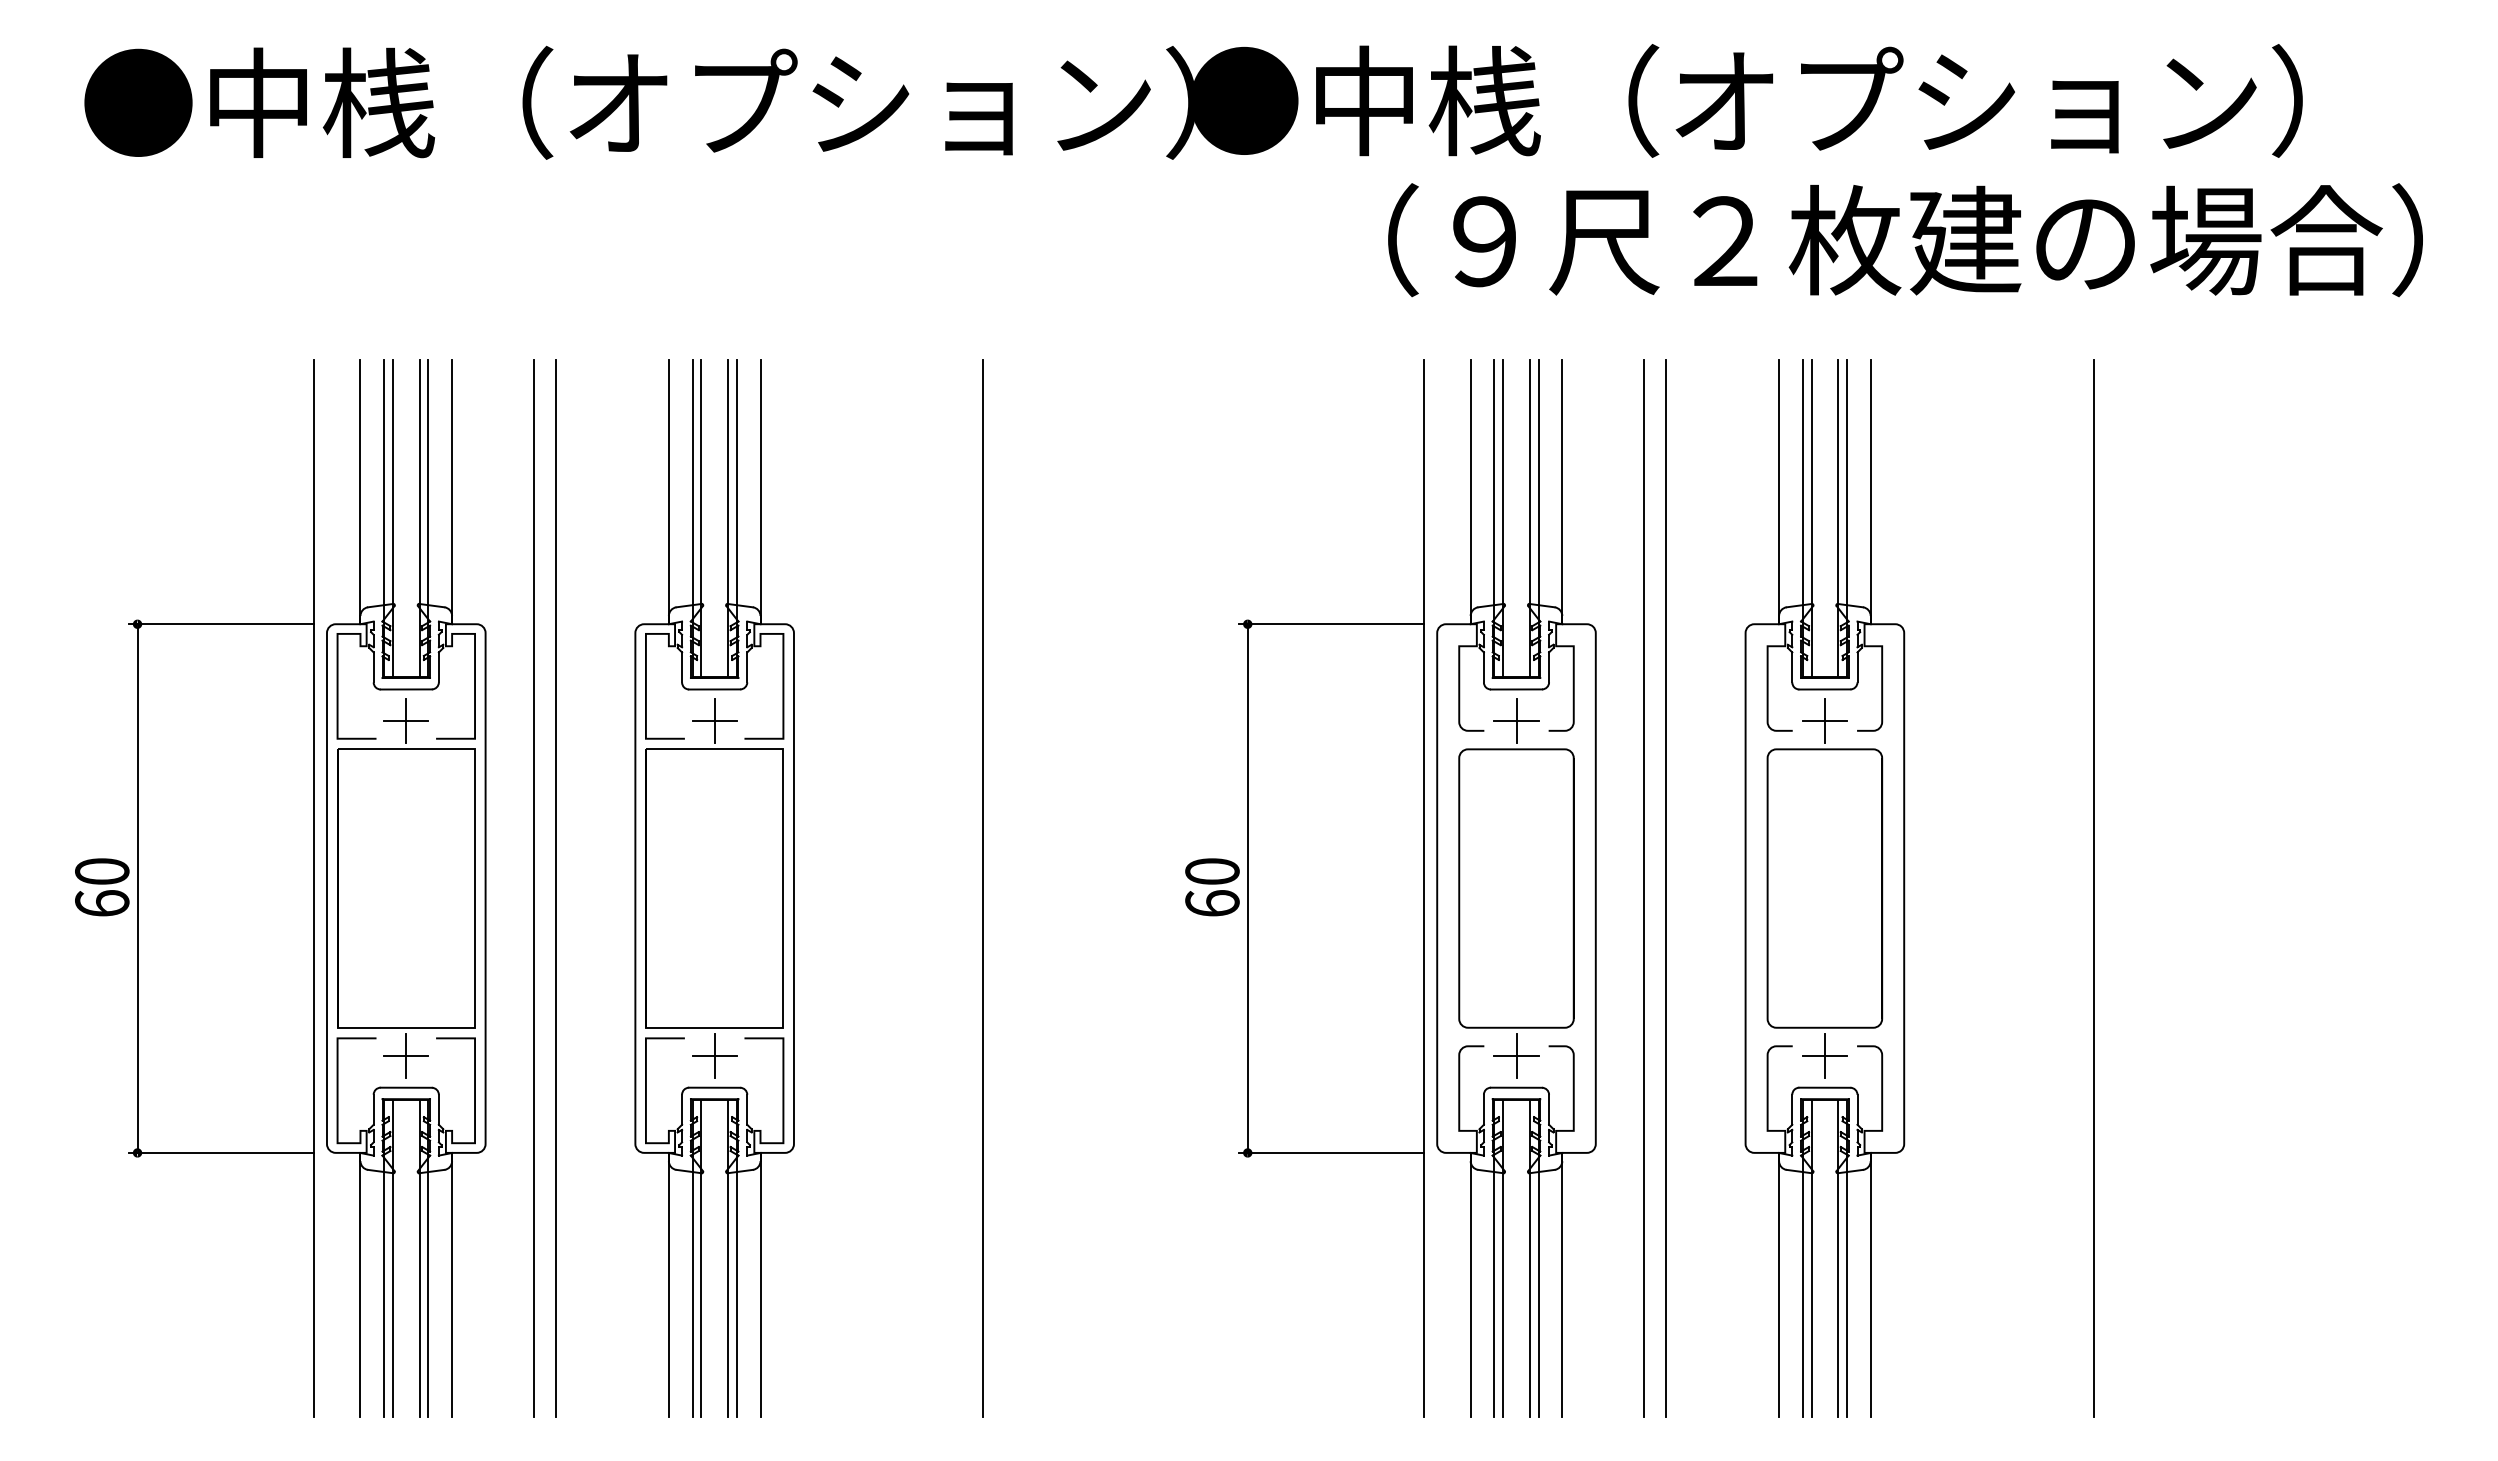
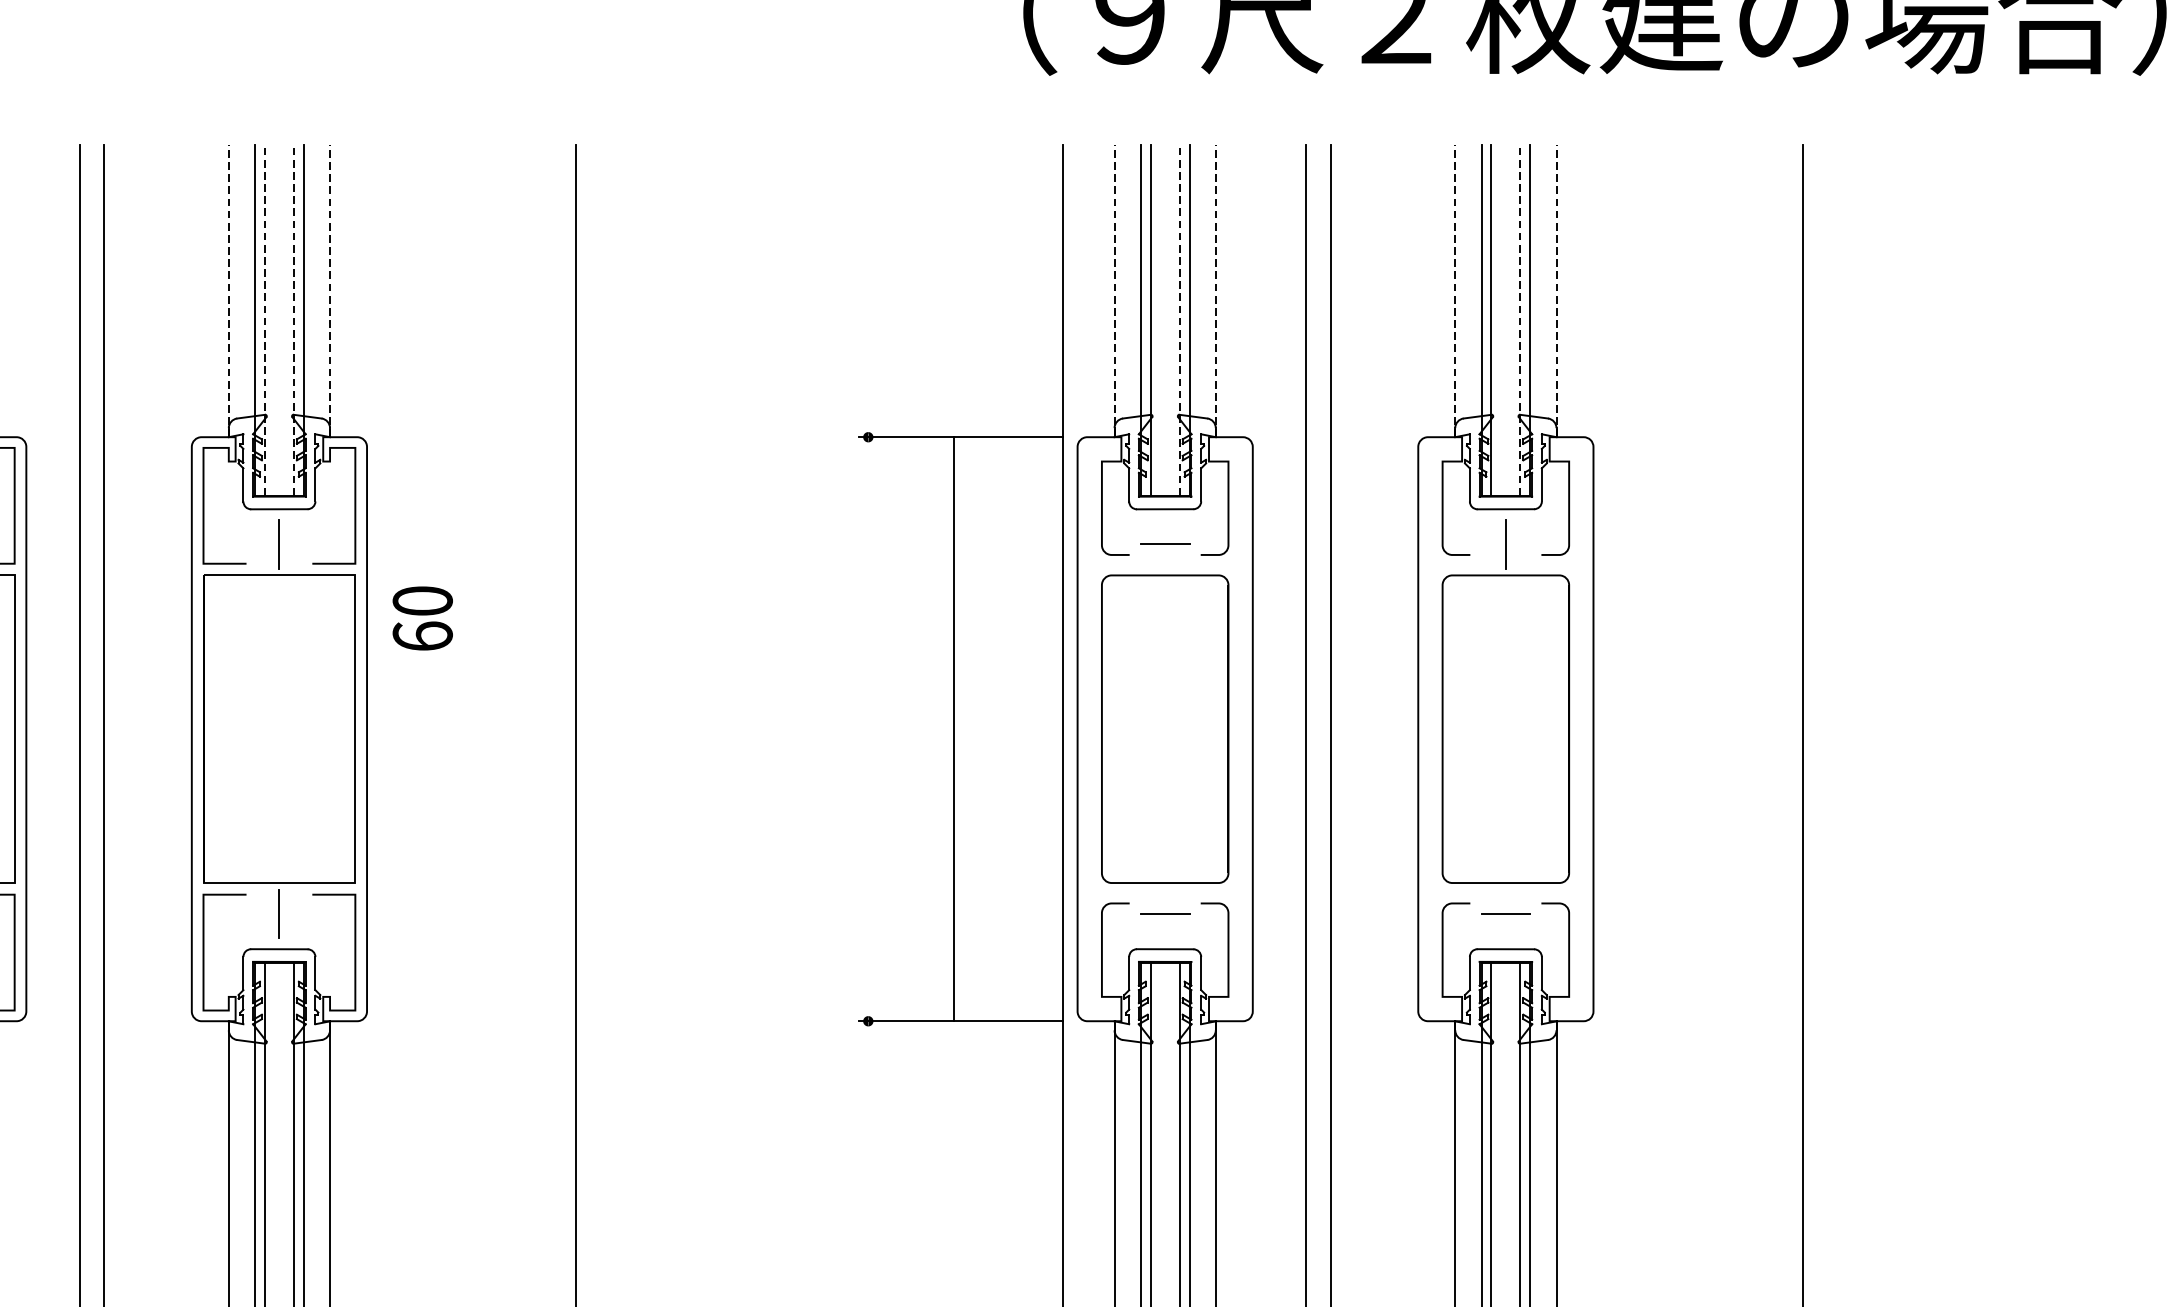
line: (668, 491) -> (228, 290), solid -> dashed
line: (760, 491) -> (330, 290), solid -> dashed
line: (1470, 491) -> (1114, 290), solid -> dashed
line: (1562, 491) -> (1216, 290), solid -> dashed
line: (1779, 491) -> (1455, 290), solid -> dashed
line: (1870, 491) -> (1556, 290), solid -> dashed
line: (701, 518) -> (264, 320), solid -> dashed
line: (727, 518) -> (293, 320), solid -> dashed
line: (1529, 518) -> (1179, 320), solid -> dashed
line: (1838, 518) -> (1520, 320), solid -> dashed
line: (714, 721) -> (279, 544), removed
line: (1516, 721) -> (1165, 544), removed
line: (1824, 721) -> (1505, 544), removed
text: (1212, 887) -> (422, 618), moved
line: (1247, 888) -> (954, 729), moved
line: (714, 1055) -> (279, 913), removed
line: (1516, 1055) -> (1165, 913), removed
line: (1824, 1055) -> (1505, 913), removed

